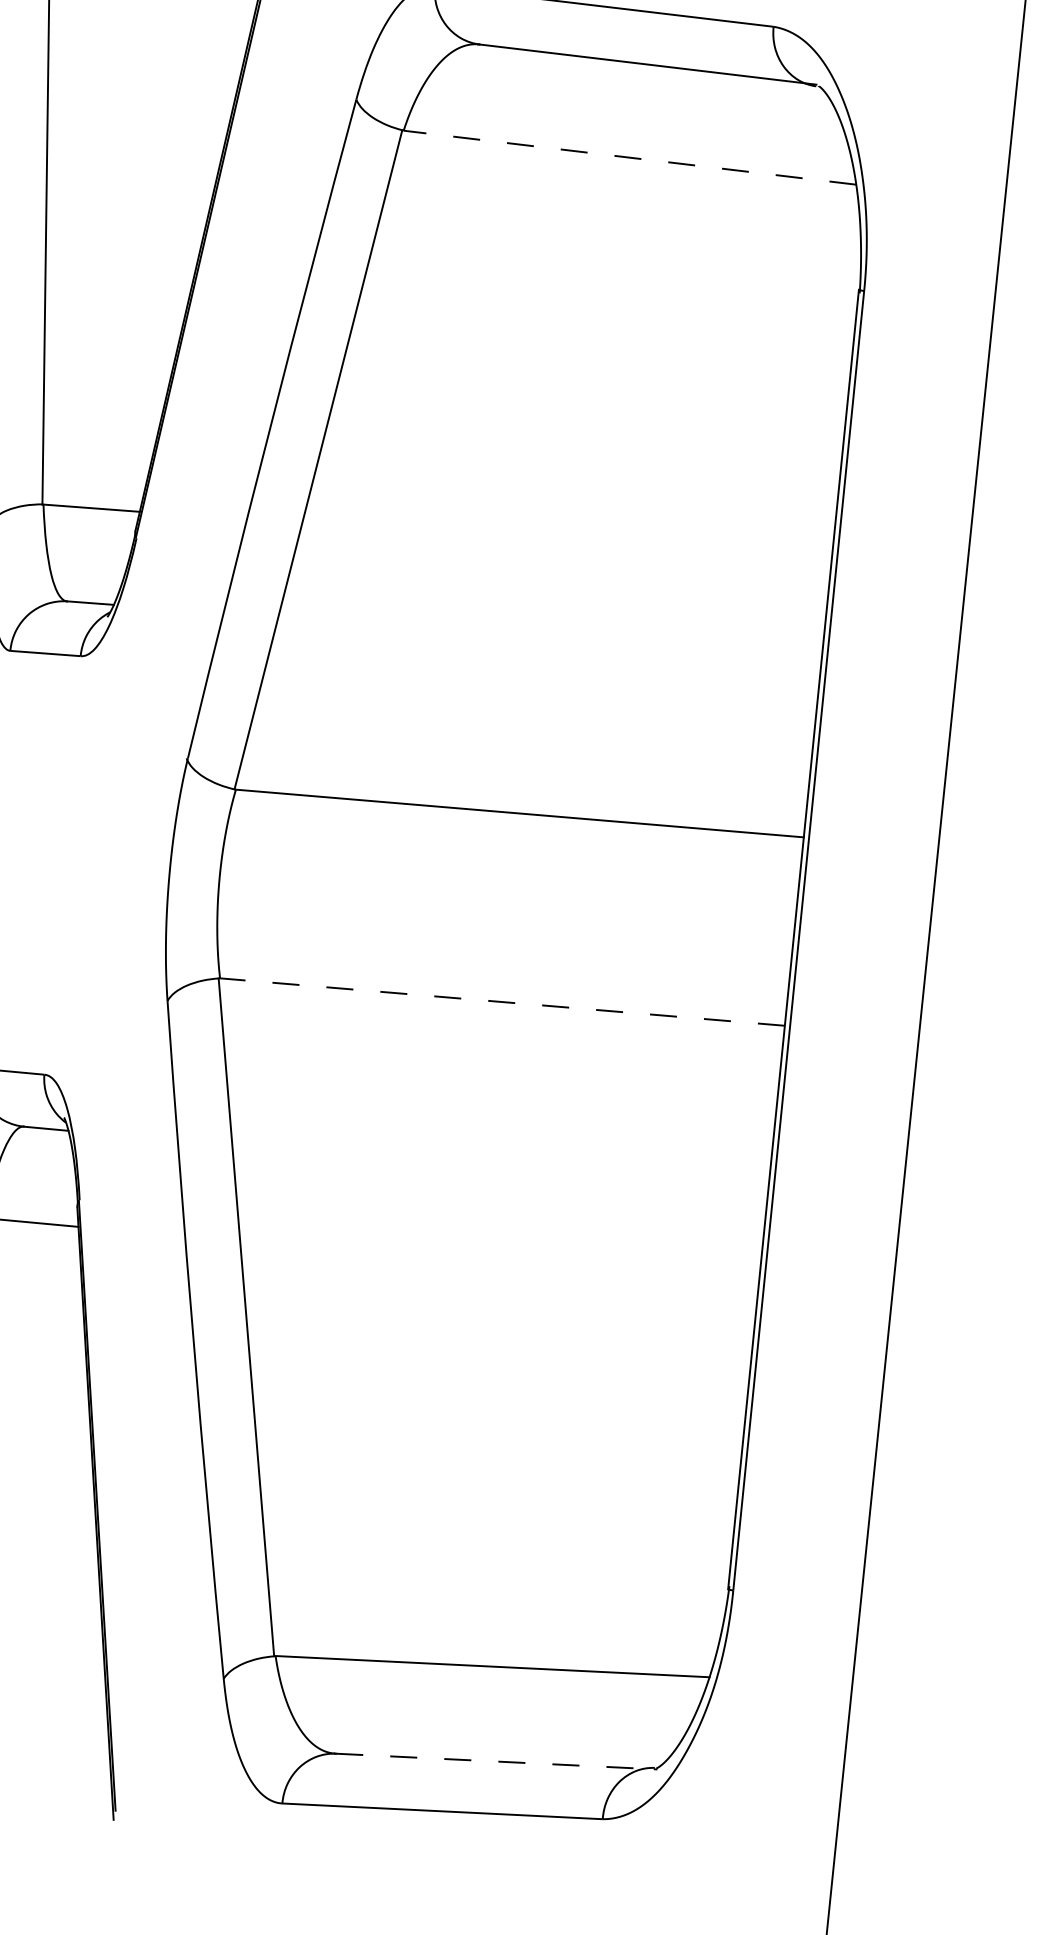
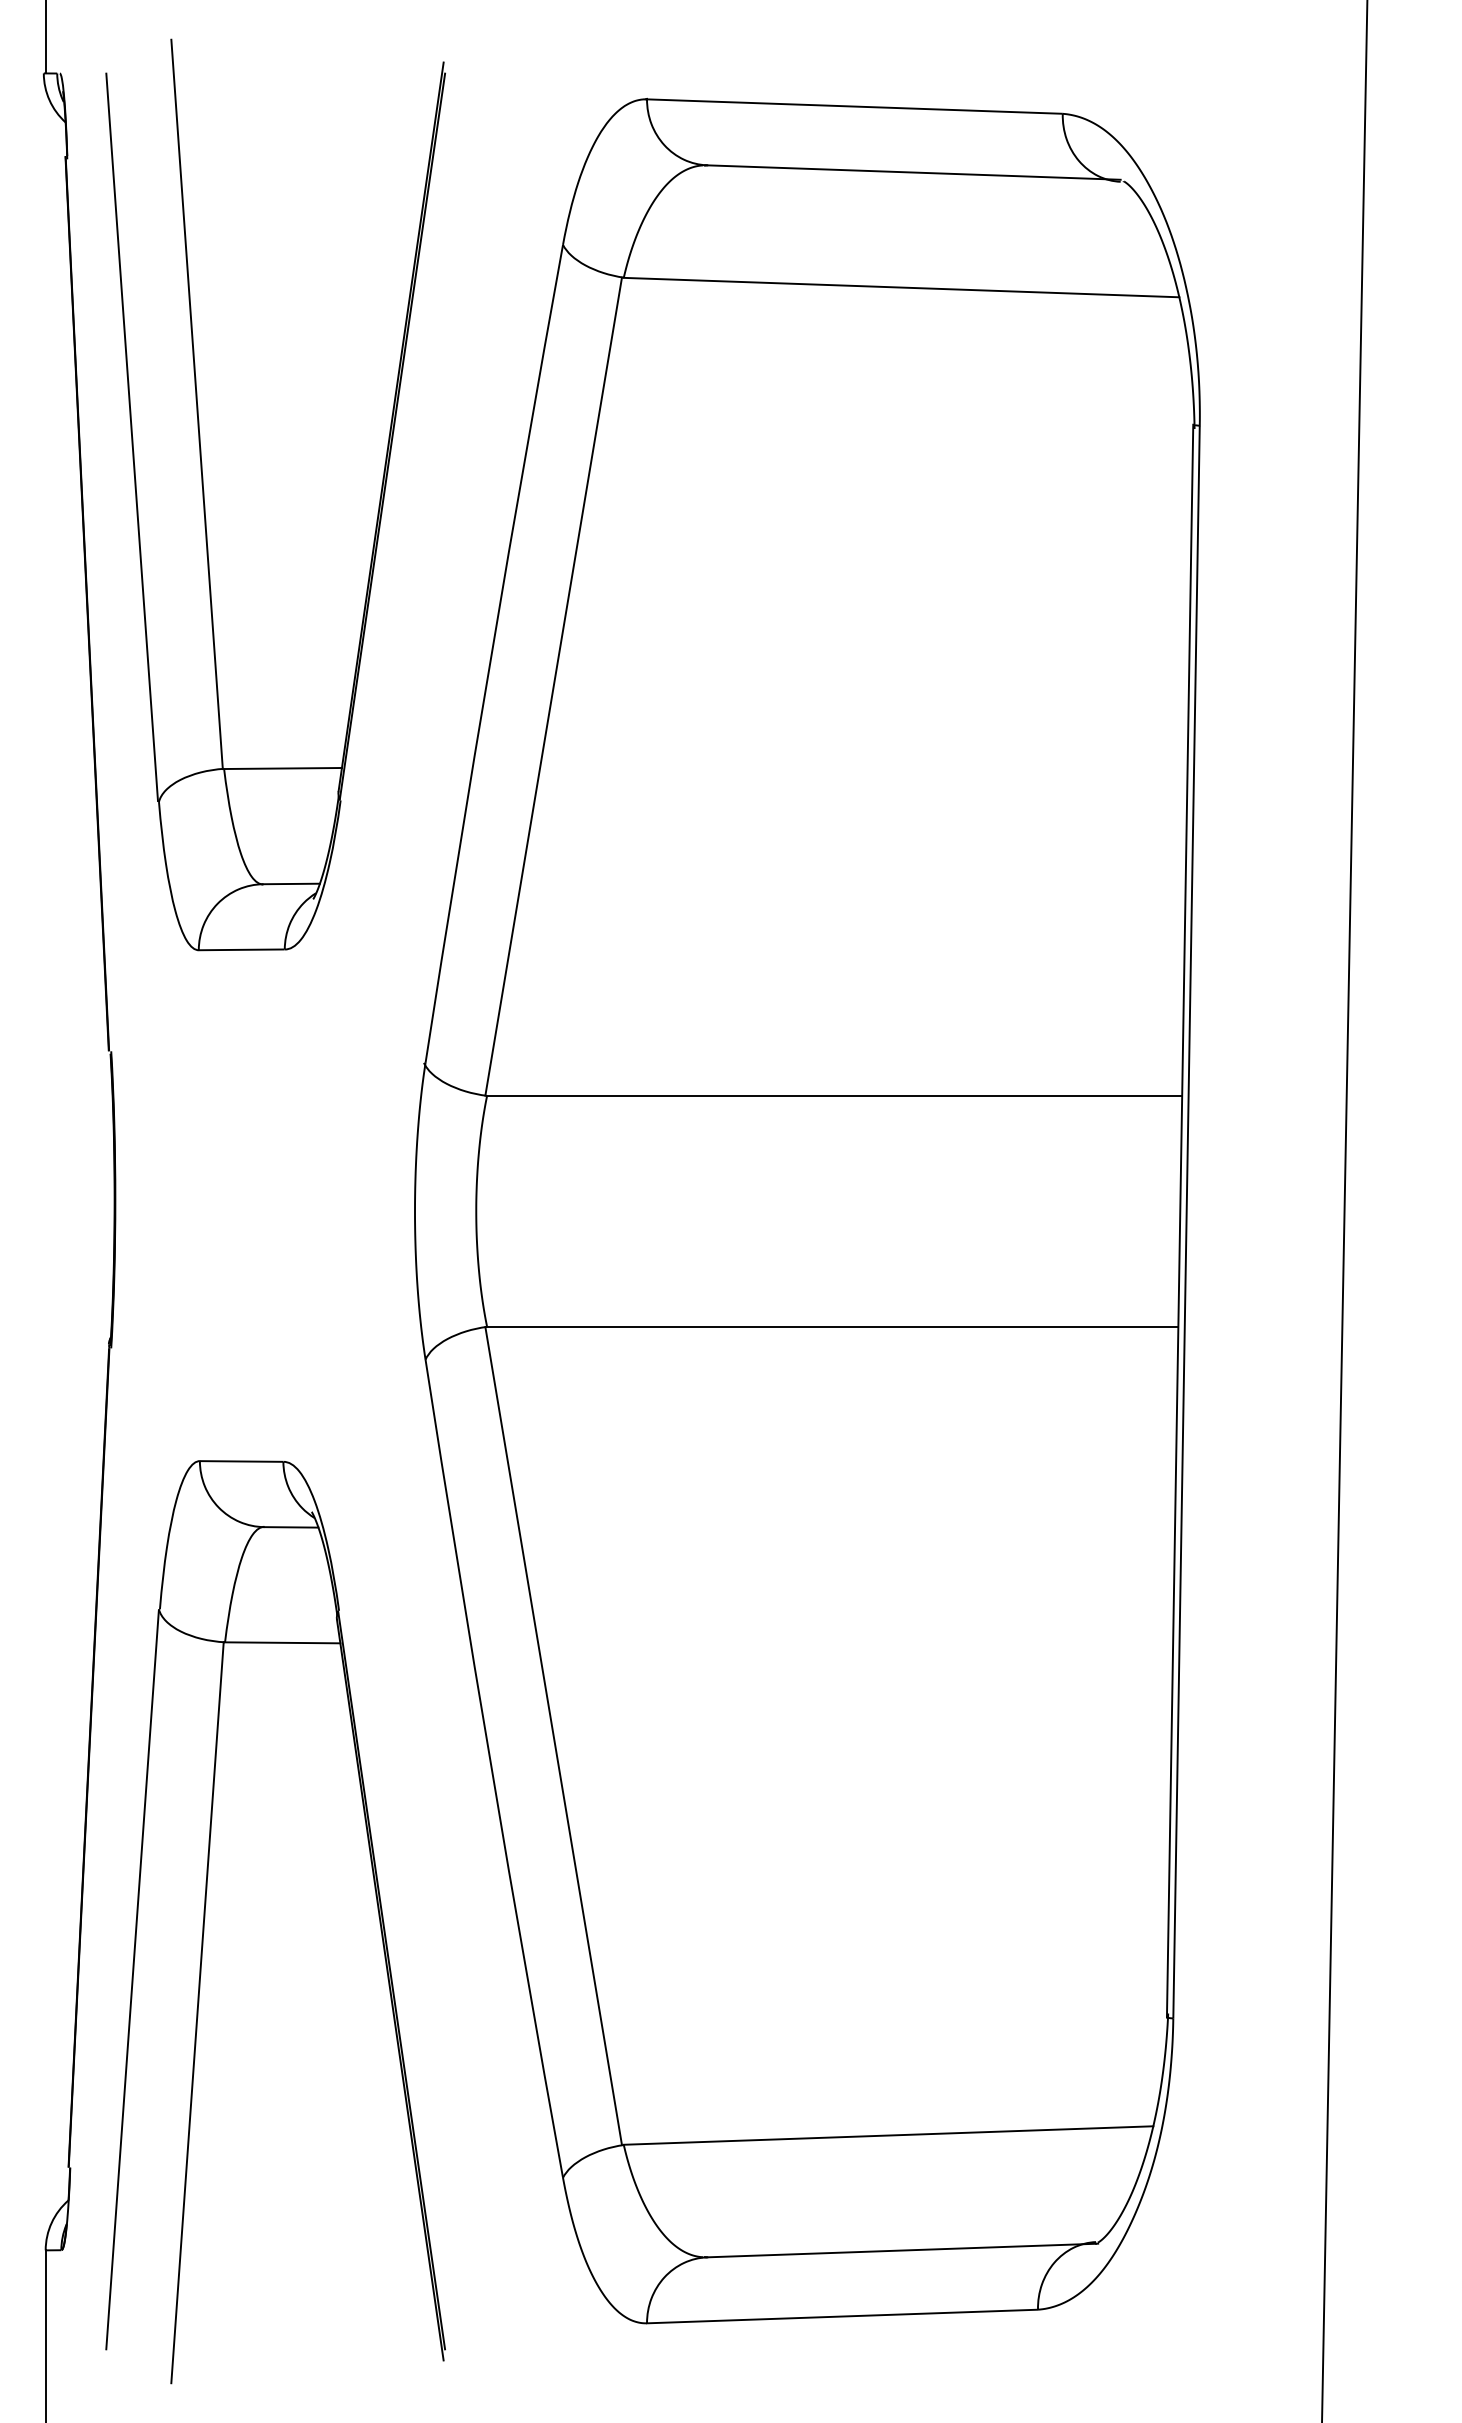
line: (629, 157) -> (901, 287), dashed -> solid
line: (502, 1001) -> (832, 1326), dashed -> solid
line: (495, 1761) -> (901, 2250), dashed -> solid

